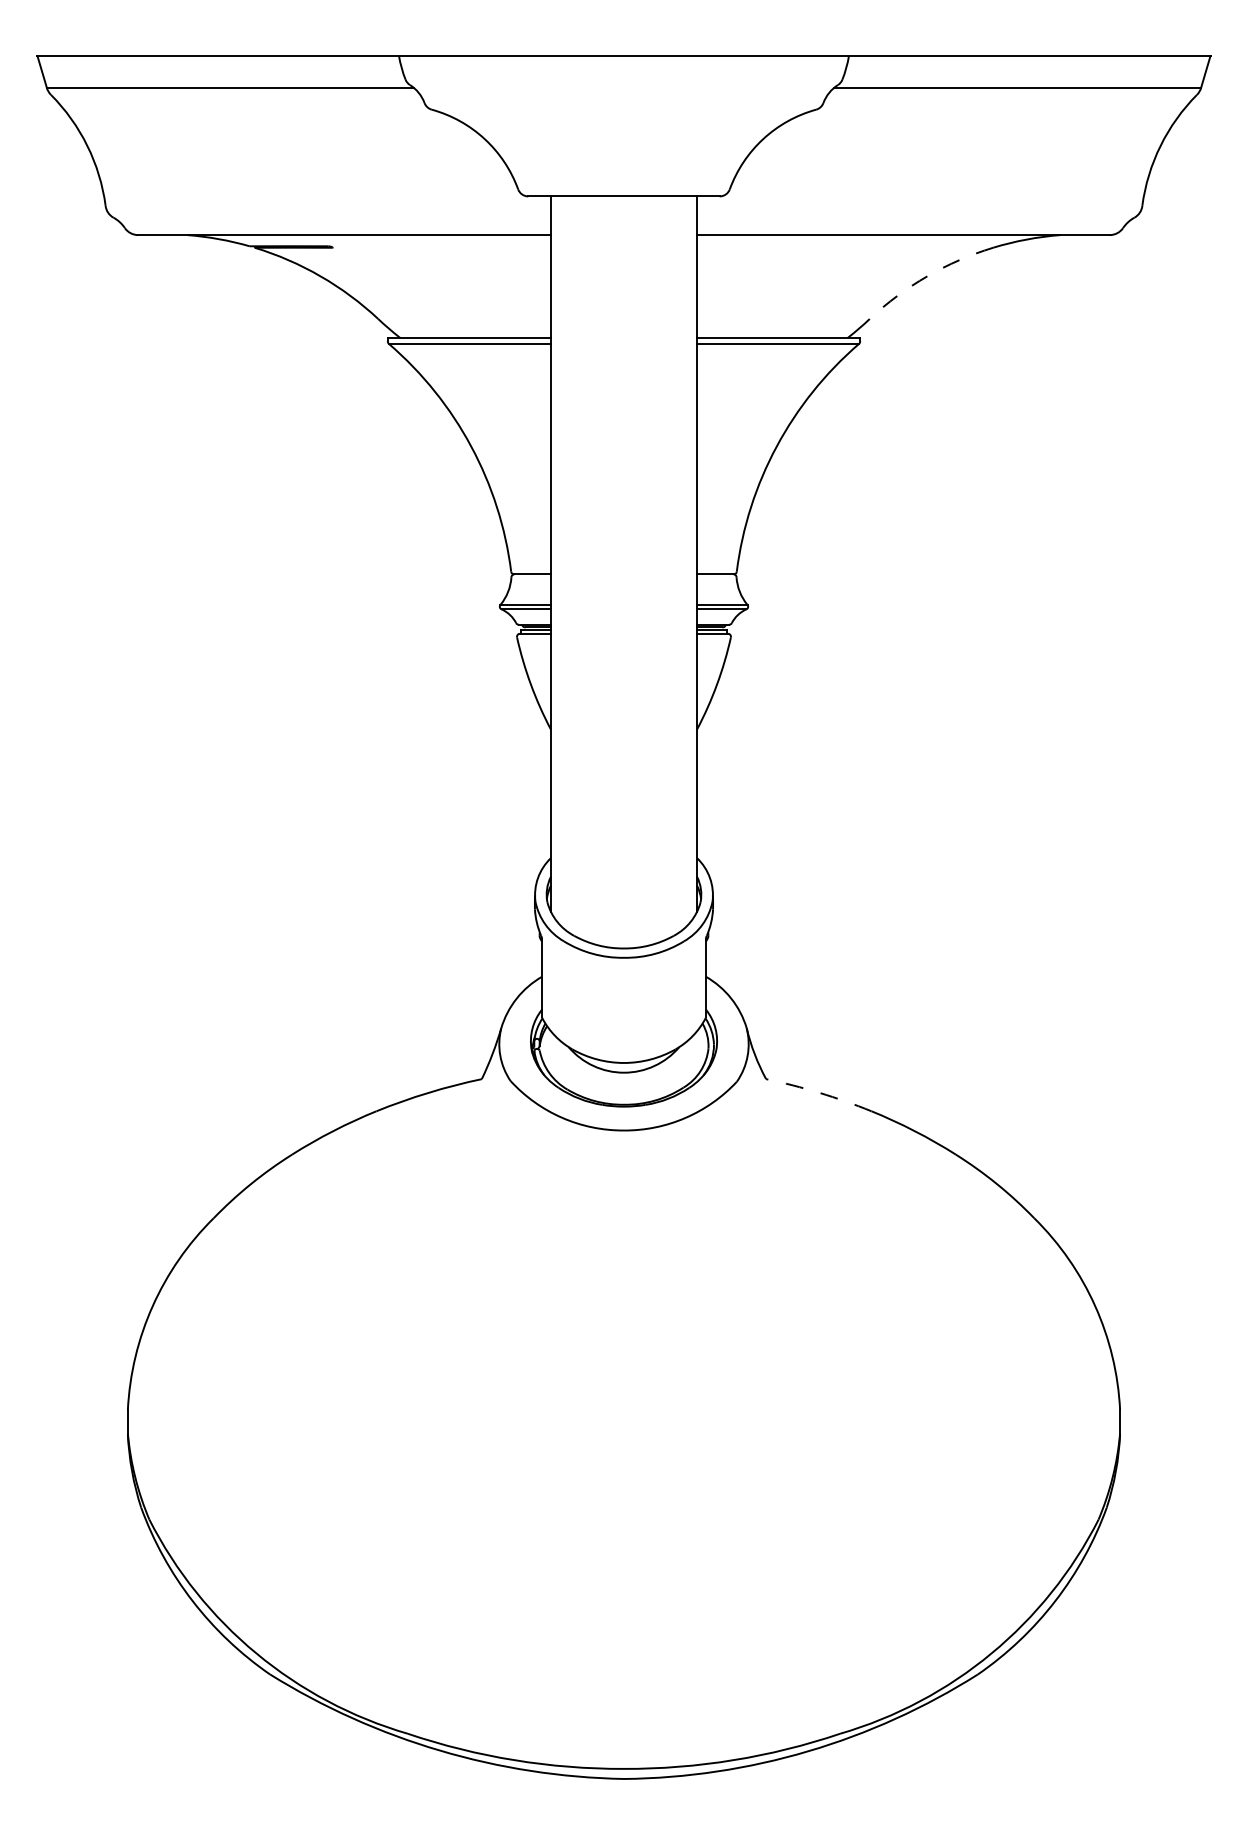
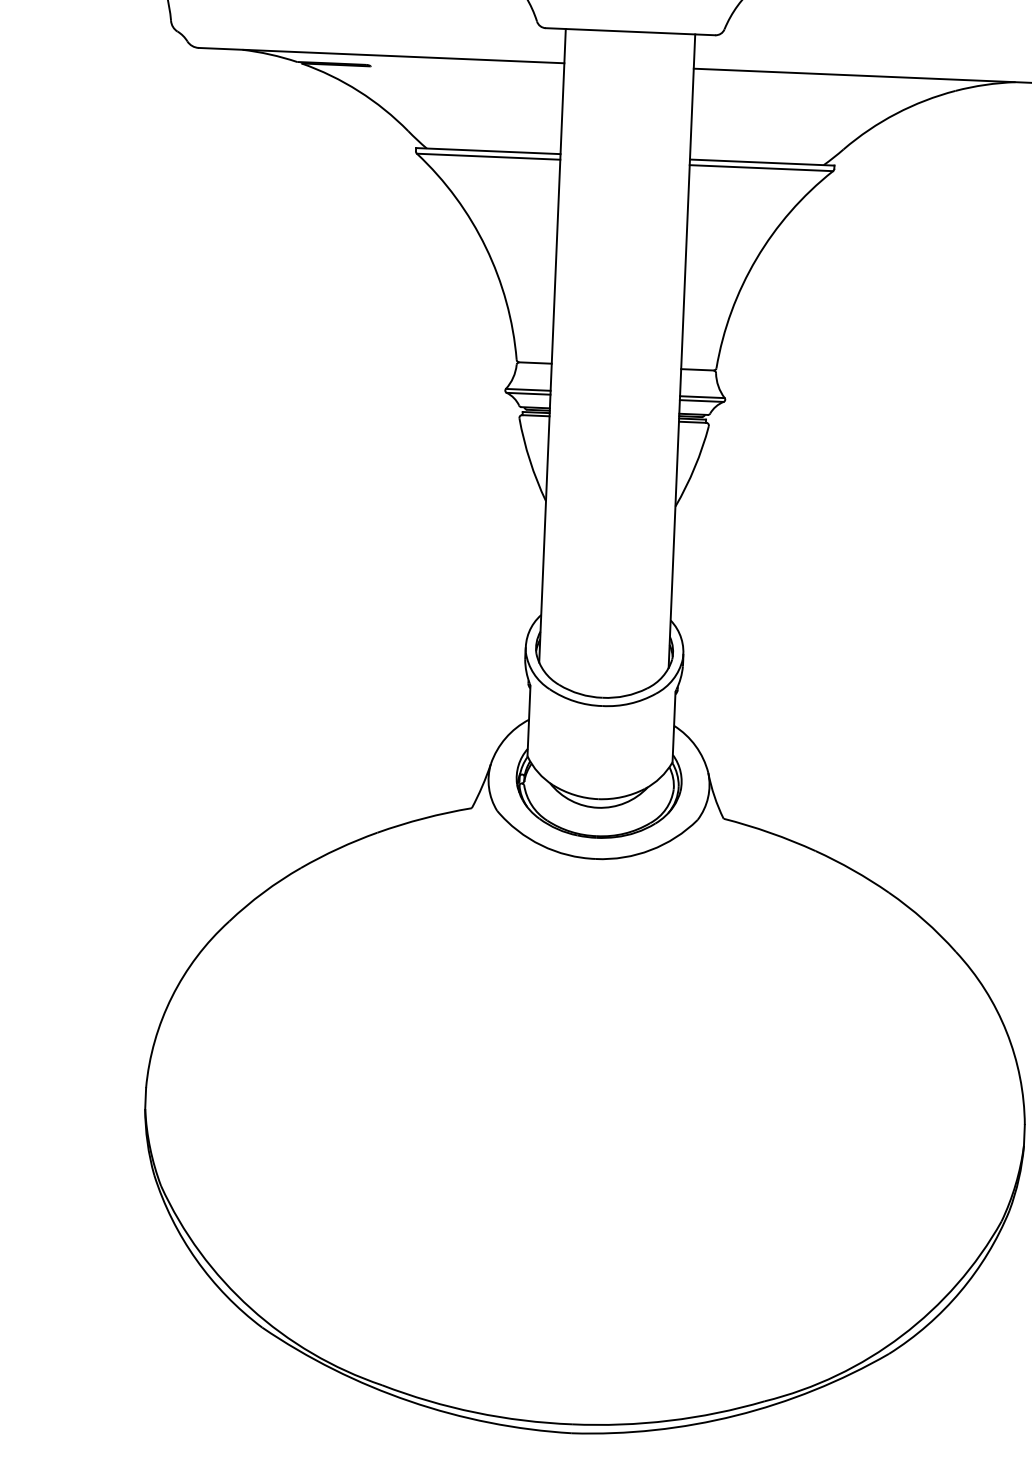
arc: (927, 276) -> (896, 113), dashed -> solid
arc: (819, 1092) -> (770, 832), dashed -> solid

